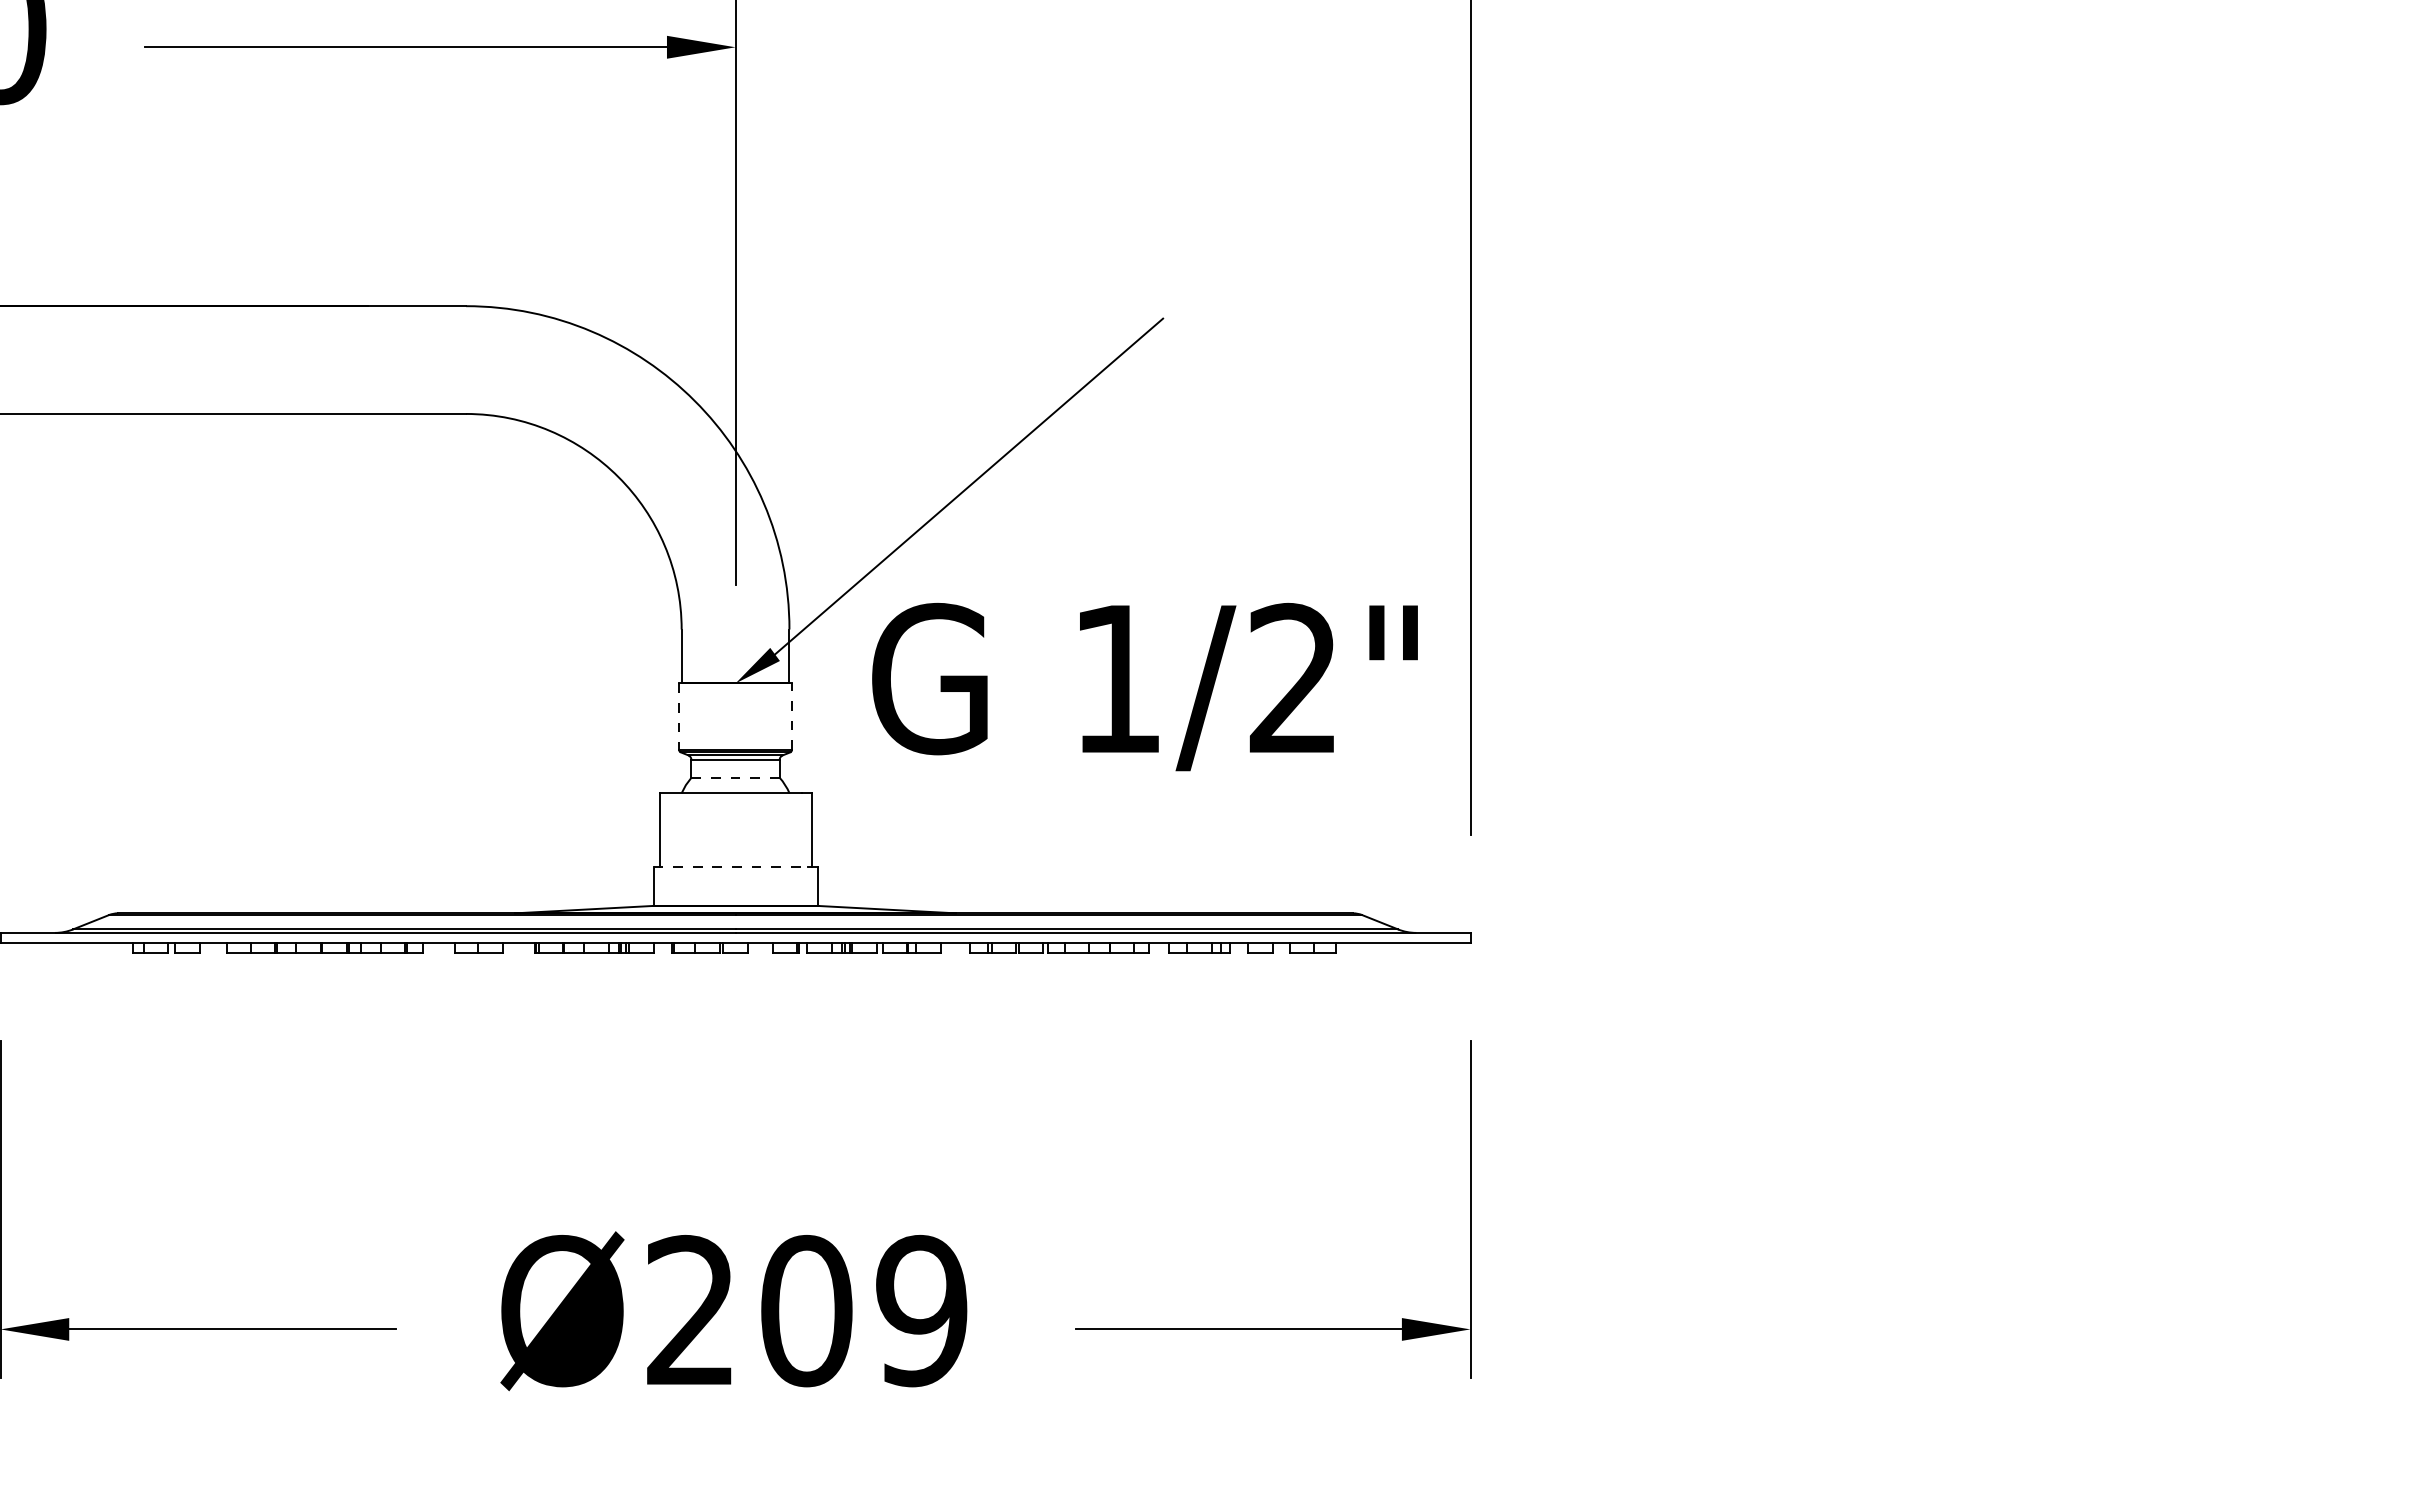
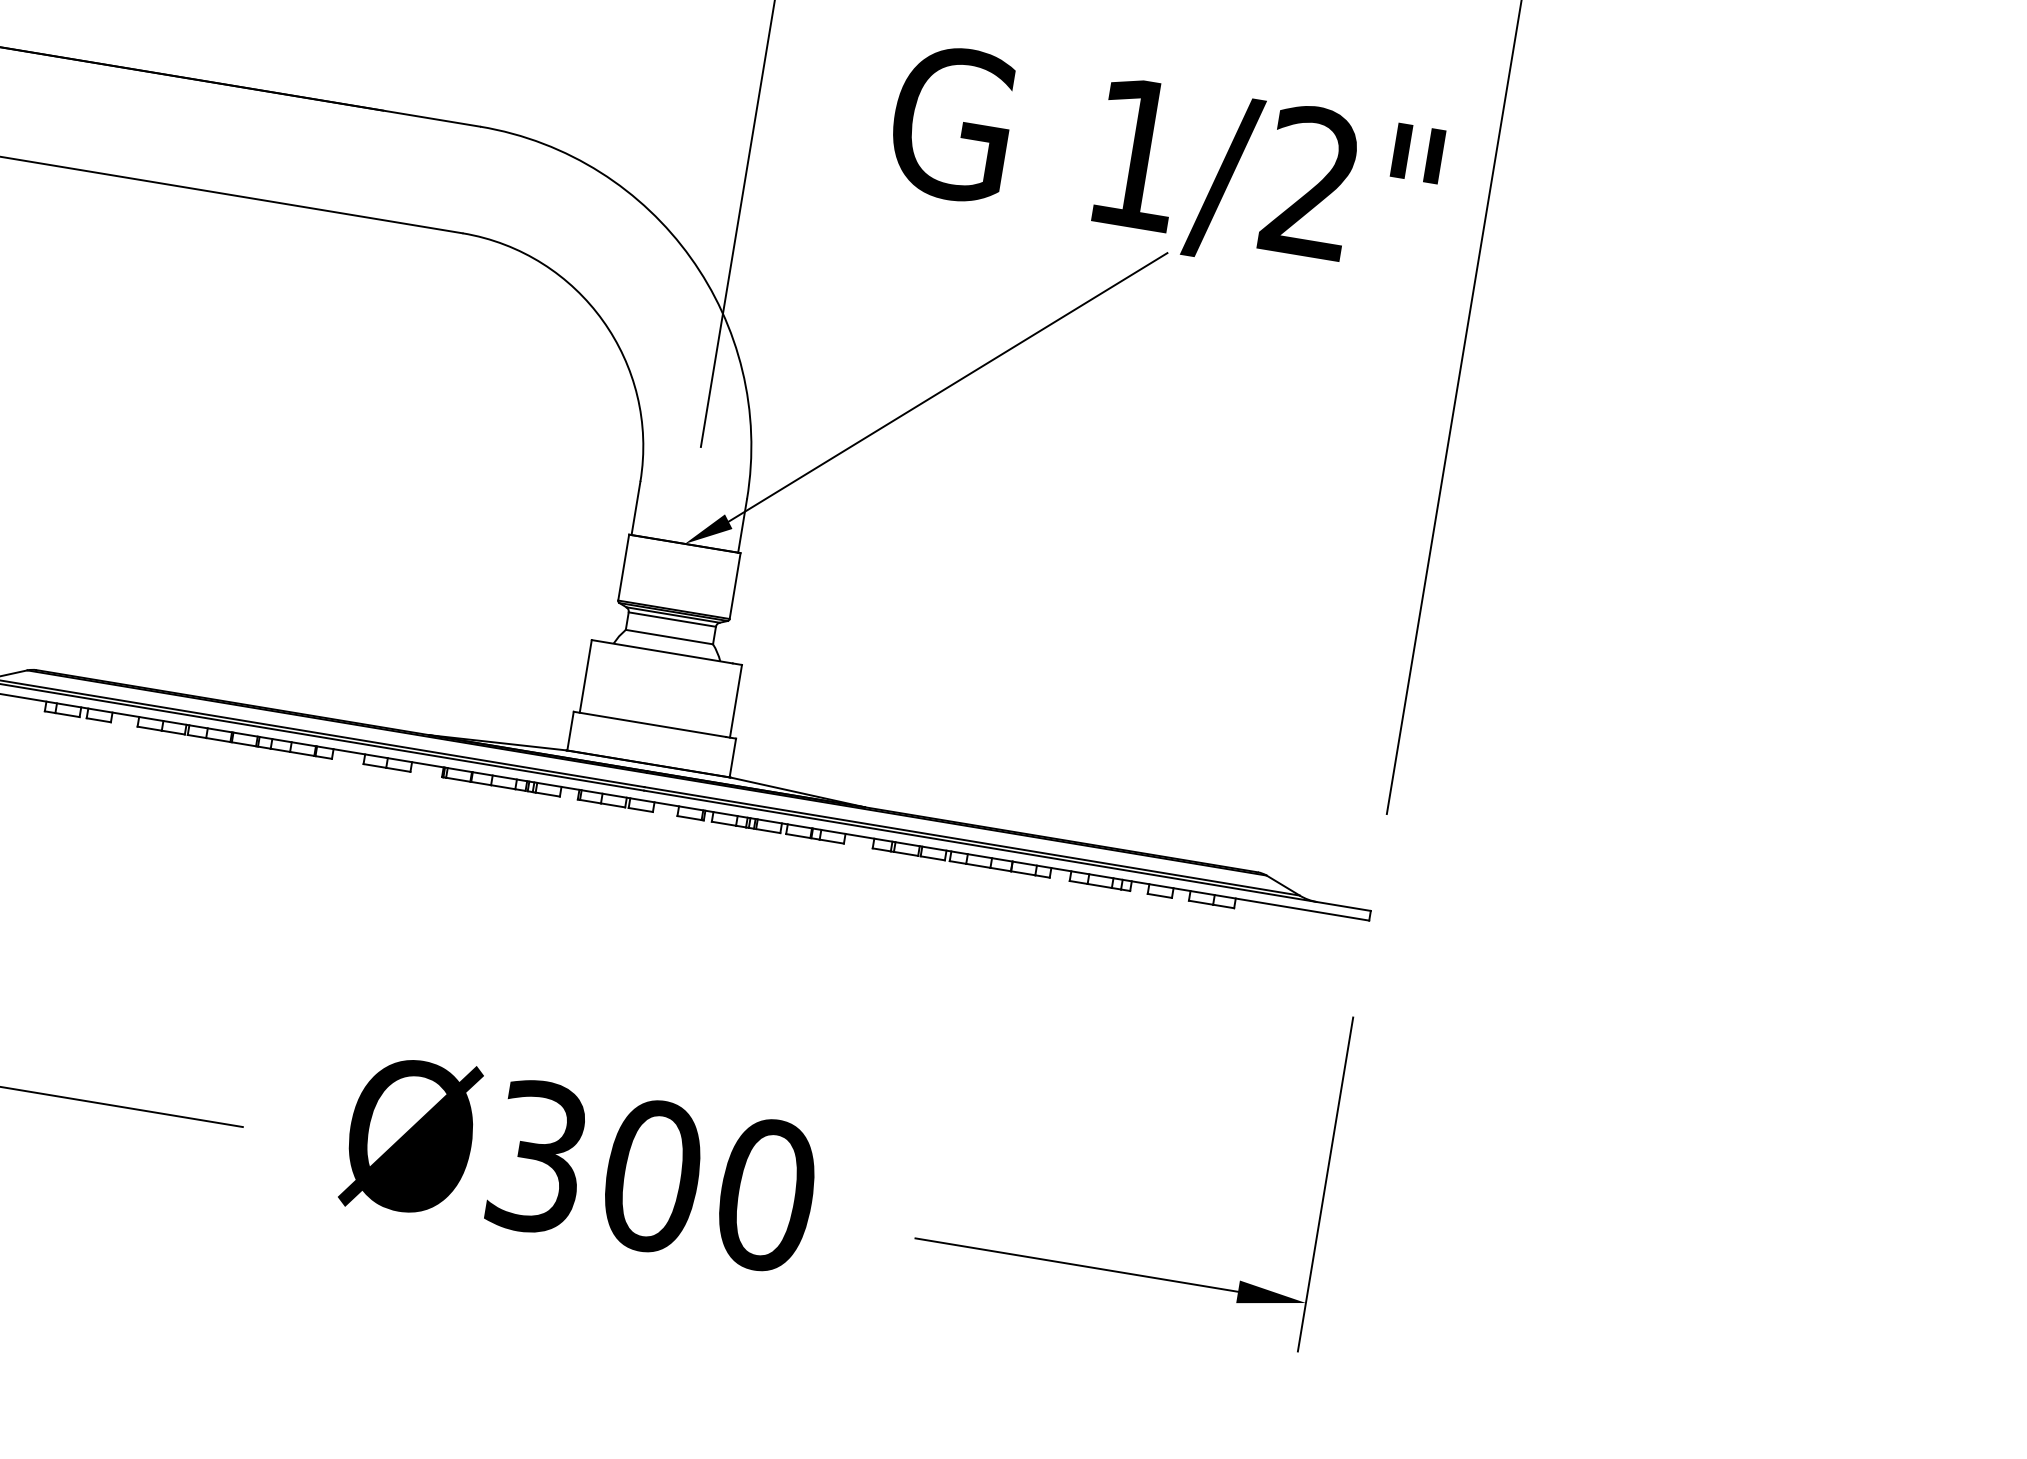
text: (1144, 687) -> (1162, 166), moved
line: (791, 716) -> (734, 585), dashed -> solid
line: (679, 717) -> (623, 568), dashed -> solid
line: (736, 777) -> (670, 637), dashed -> solid
line: (731, 866) -> (650, 724), dashed -> solid
text: (807, 1311) -> (653, 1176), Ø209 -> Ø300

